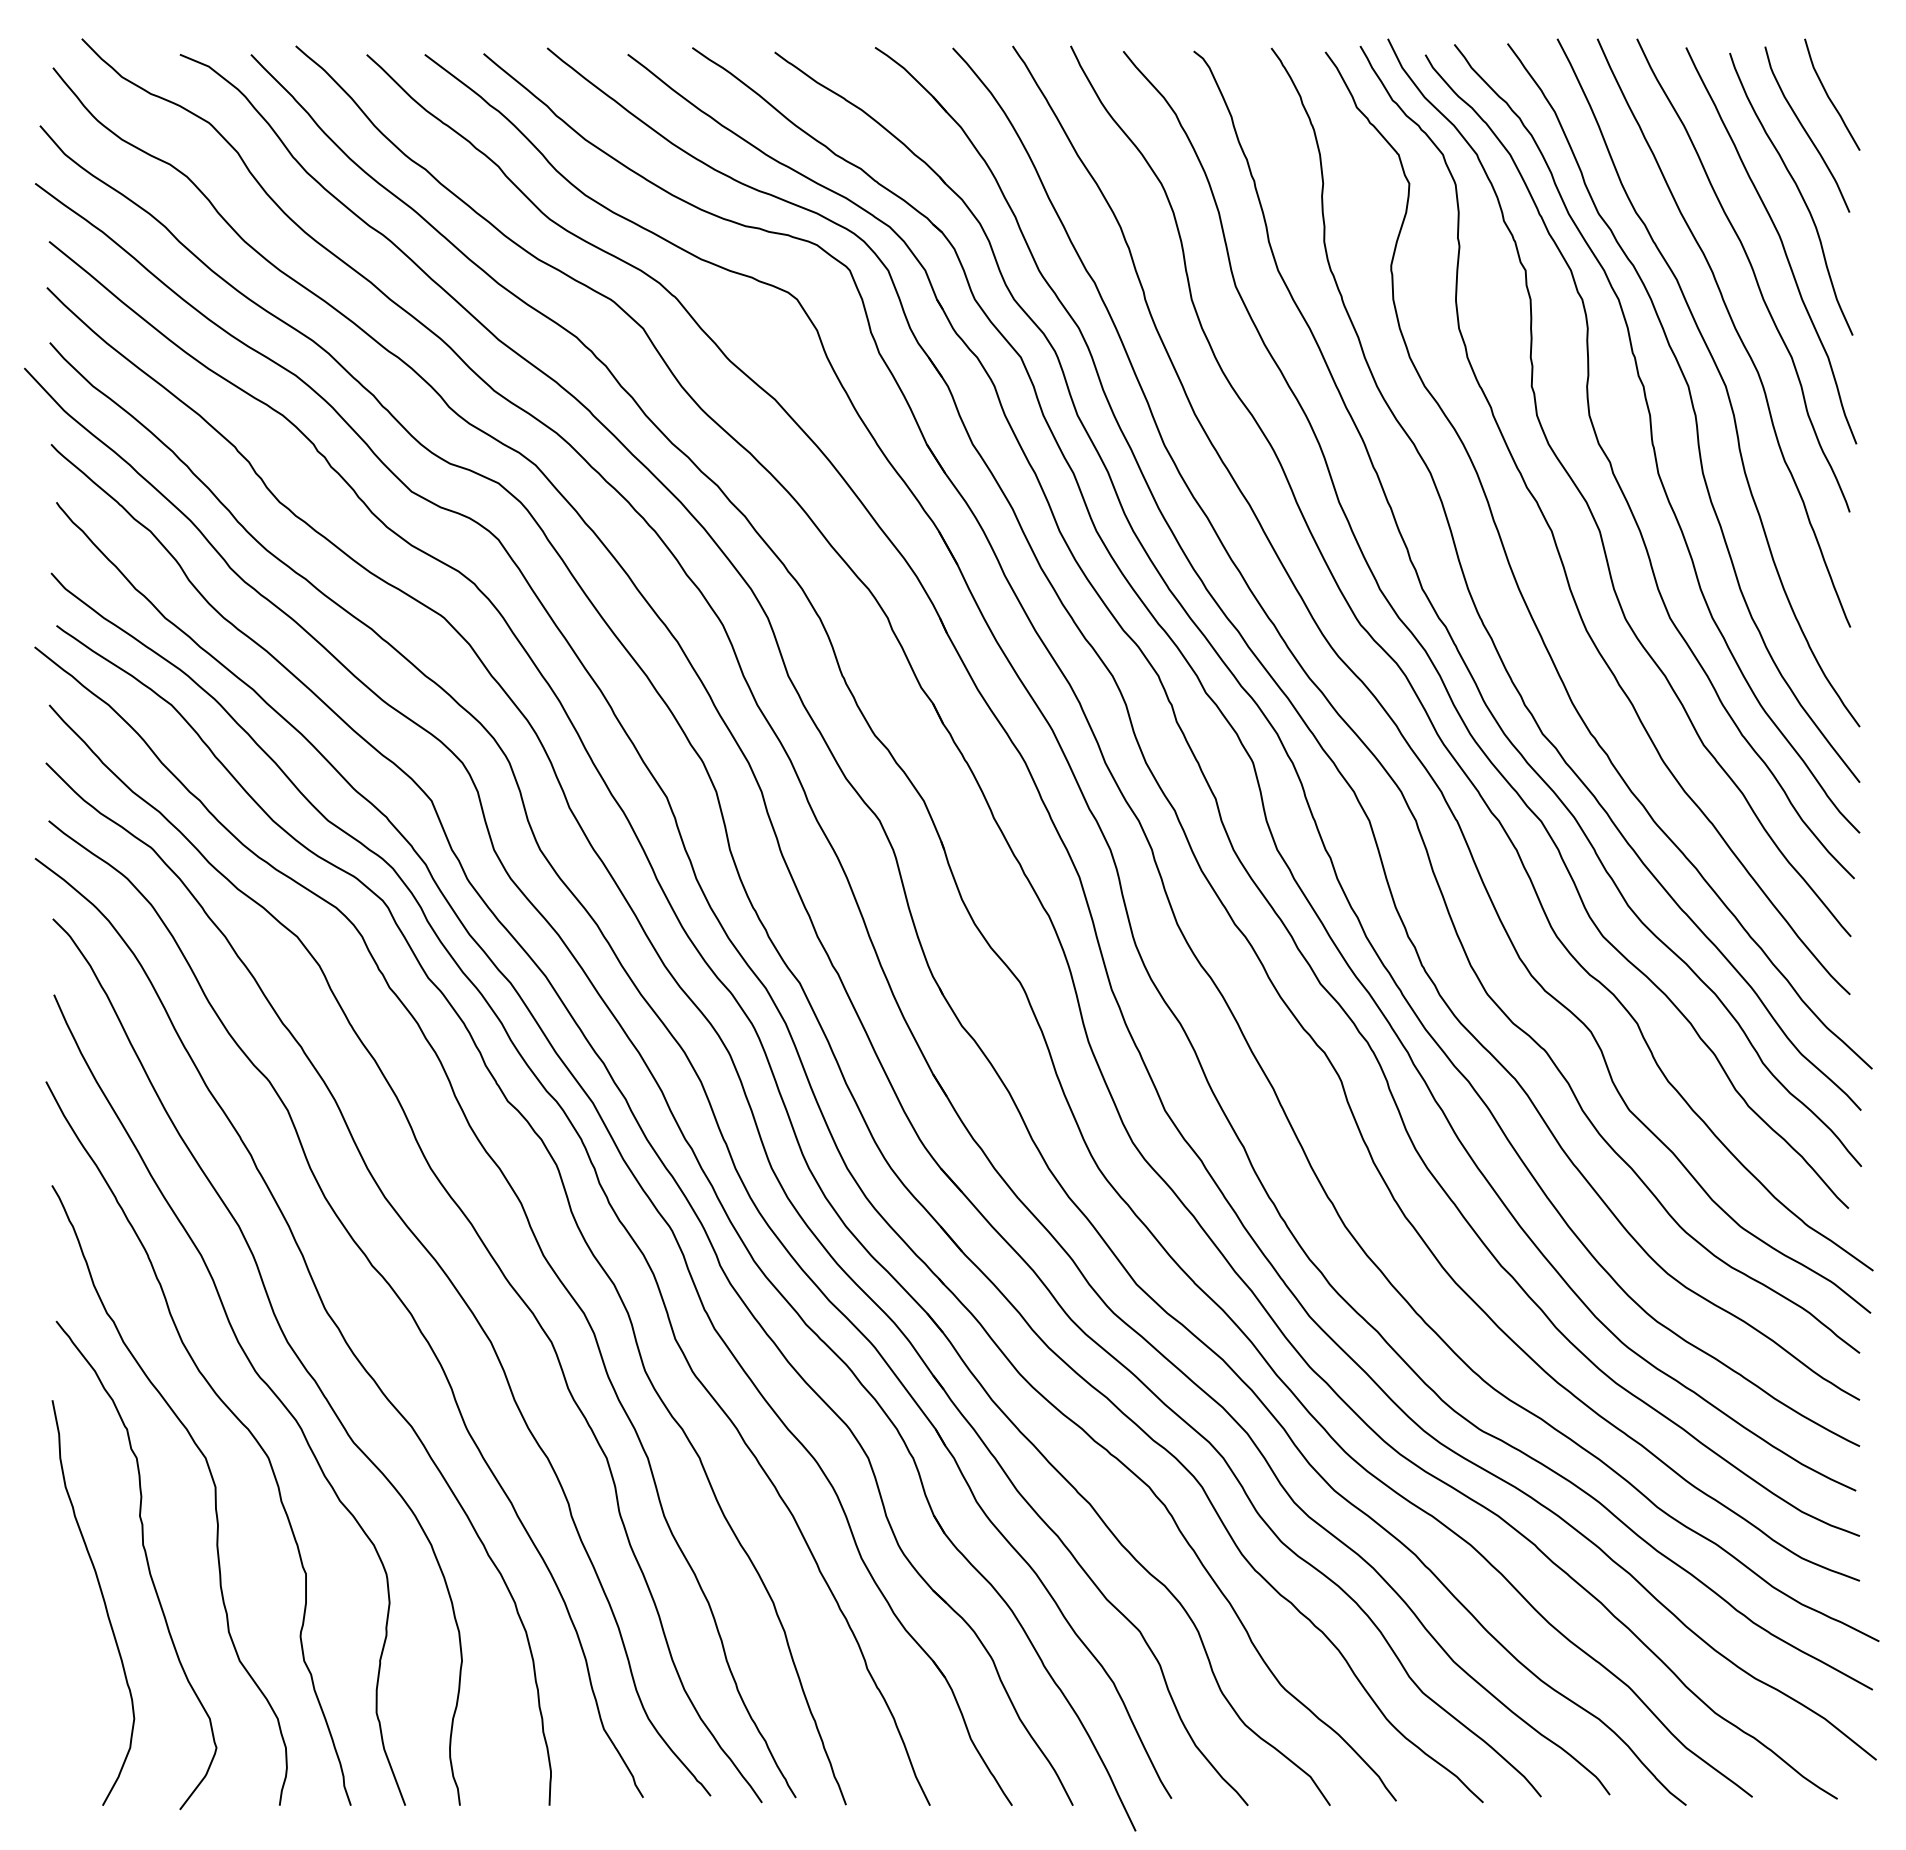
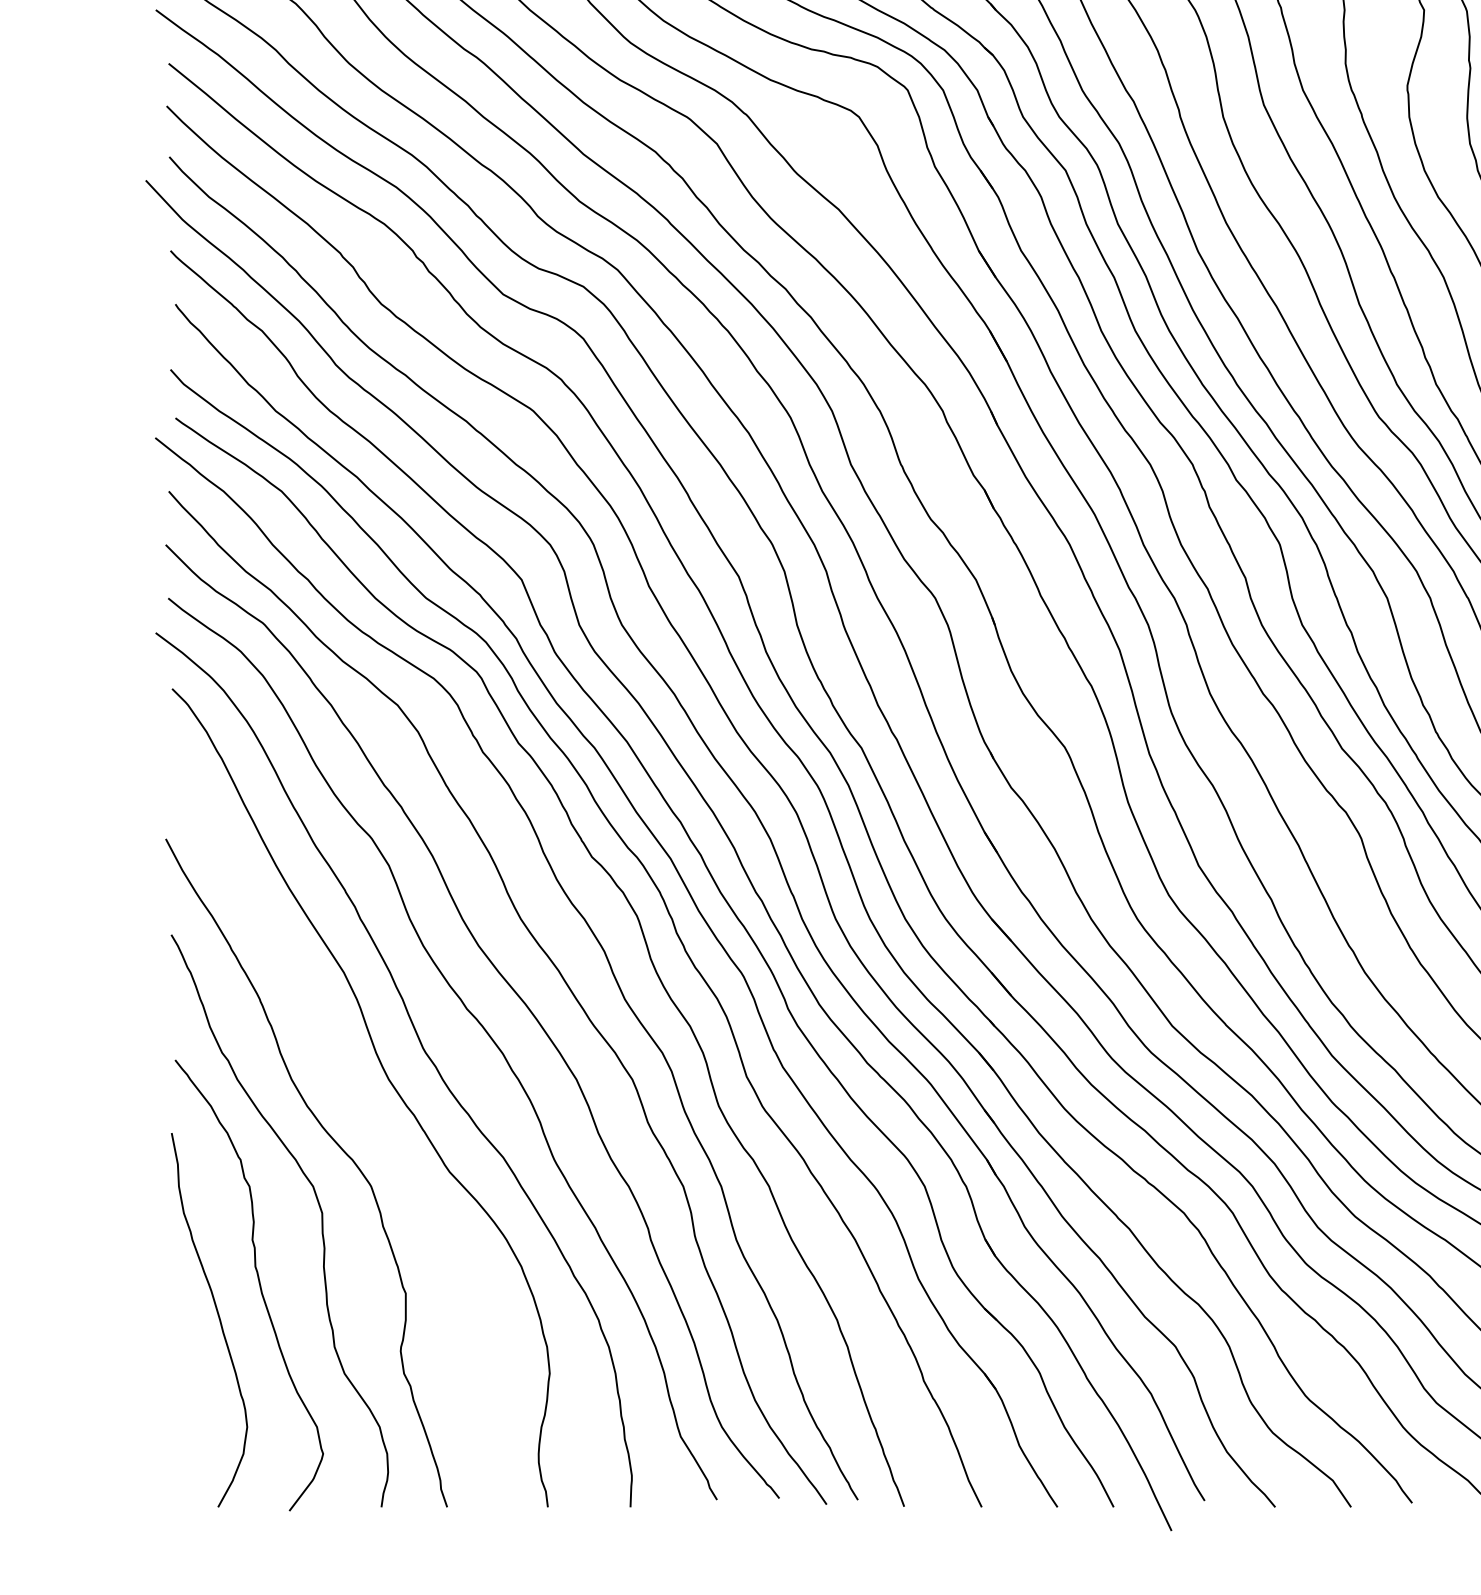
curve: (258, 1377) -> (361, 1112), removed

